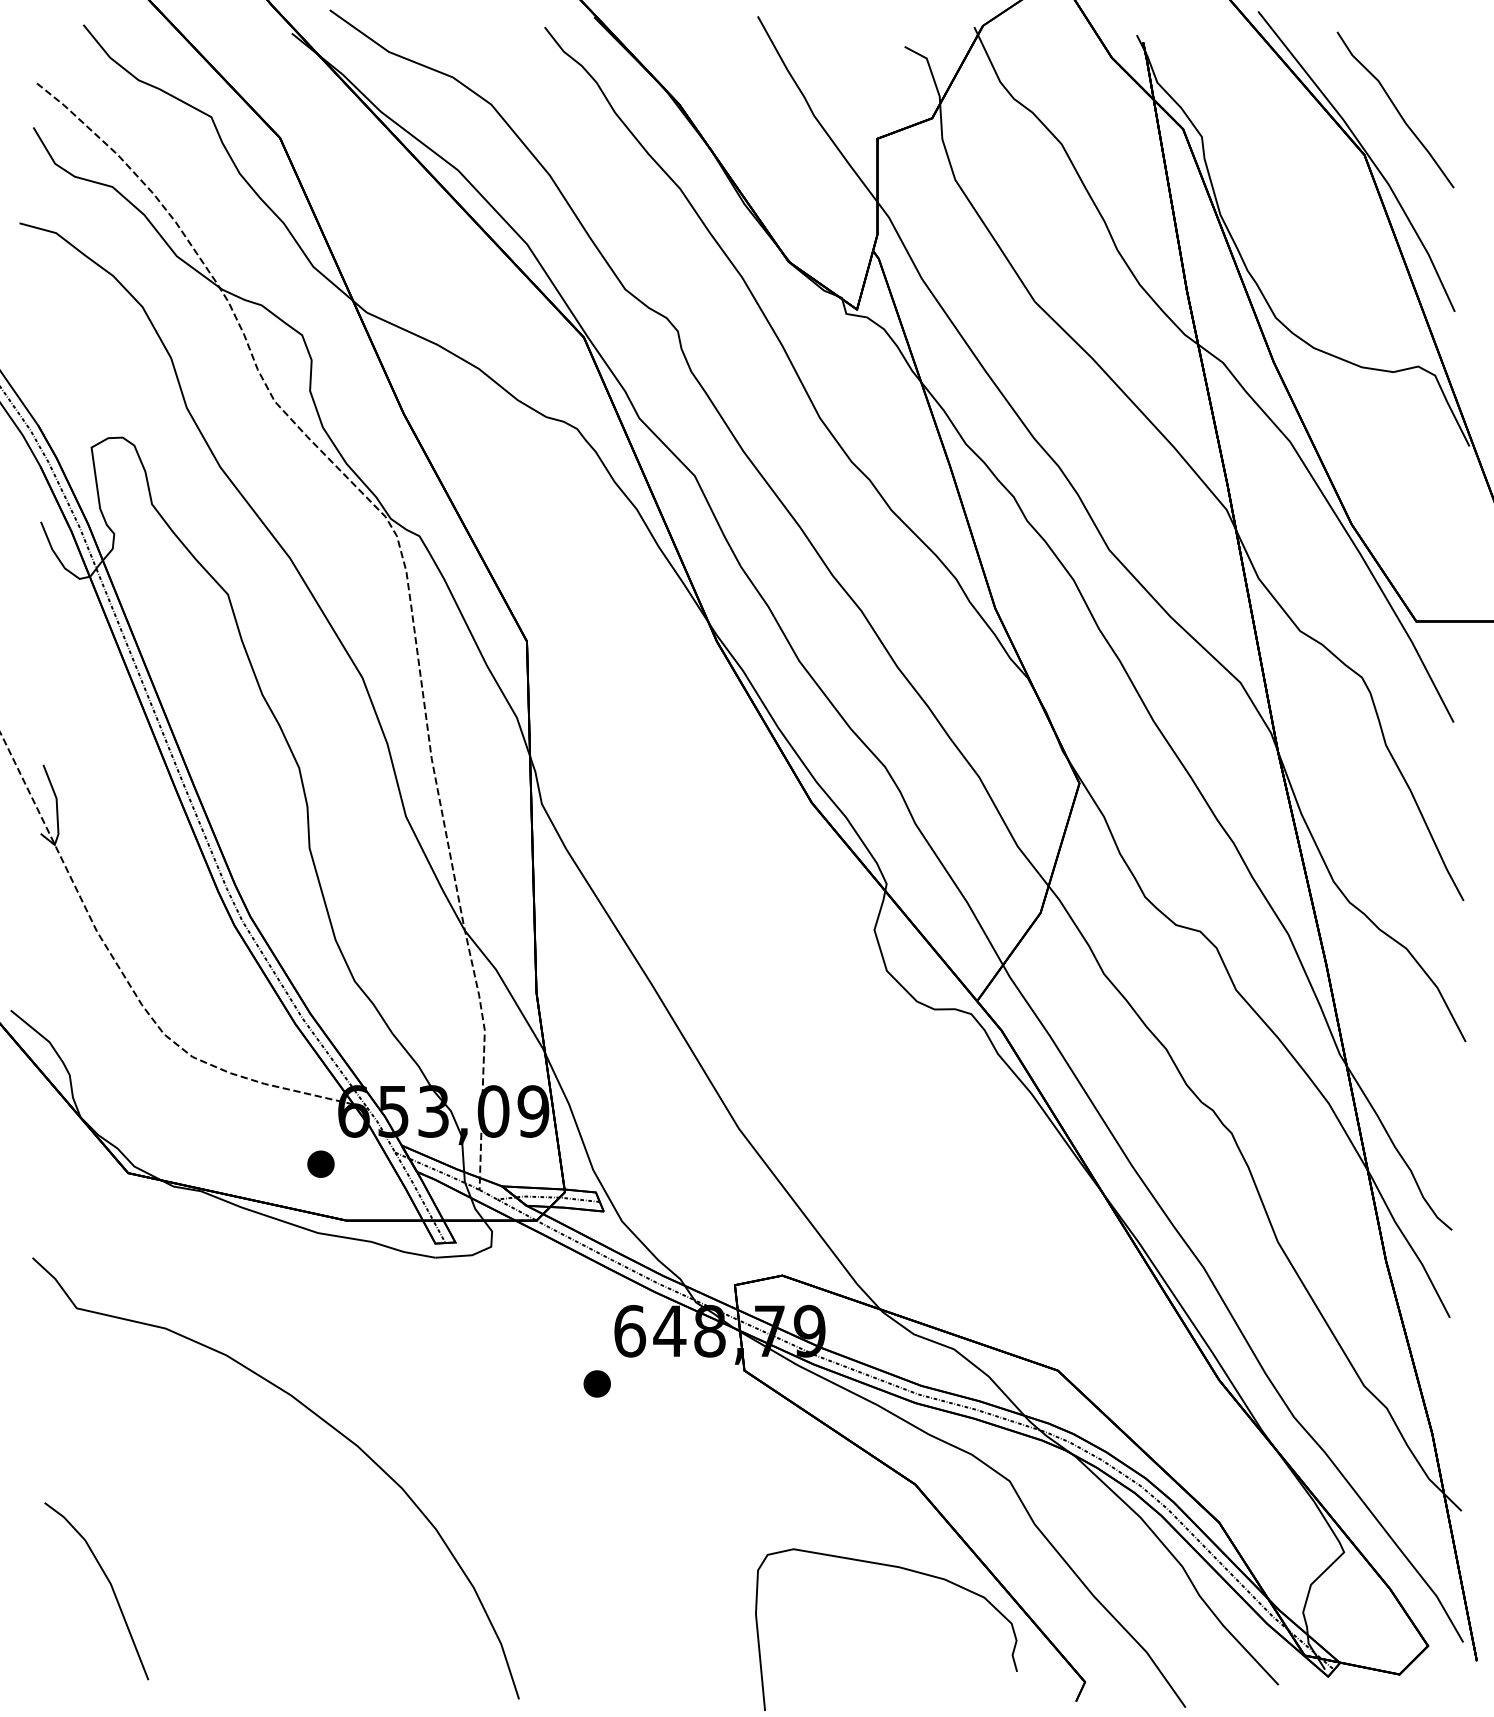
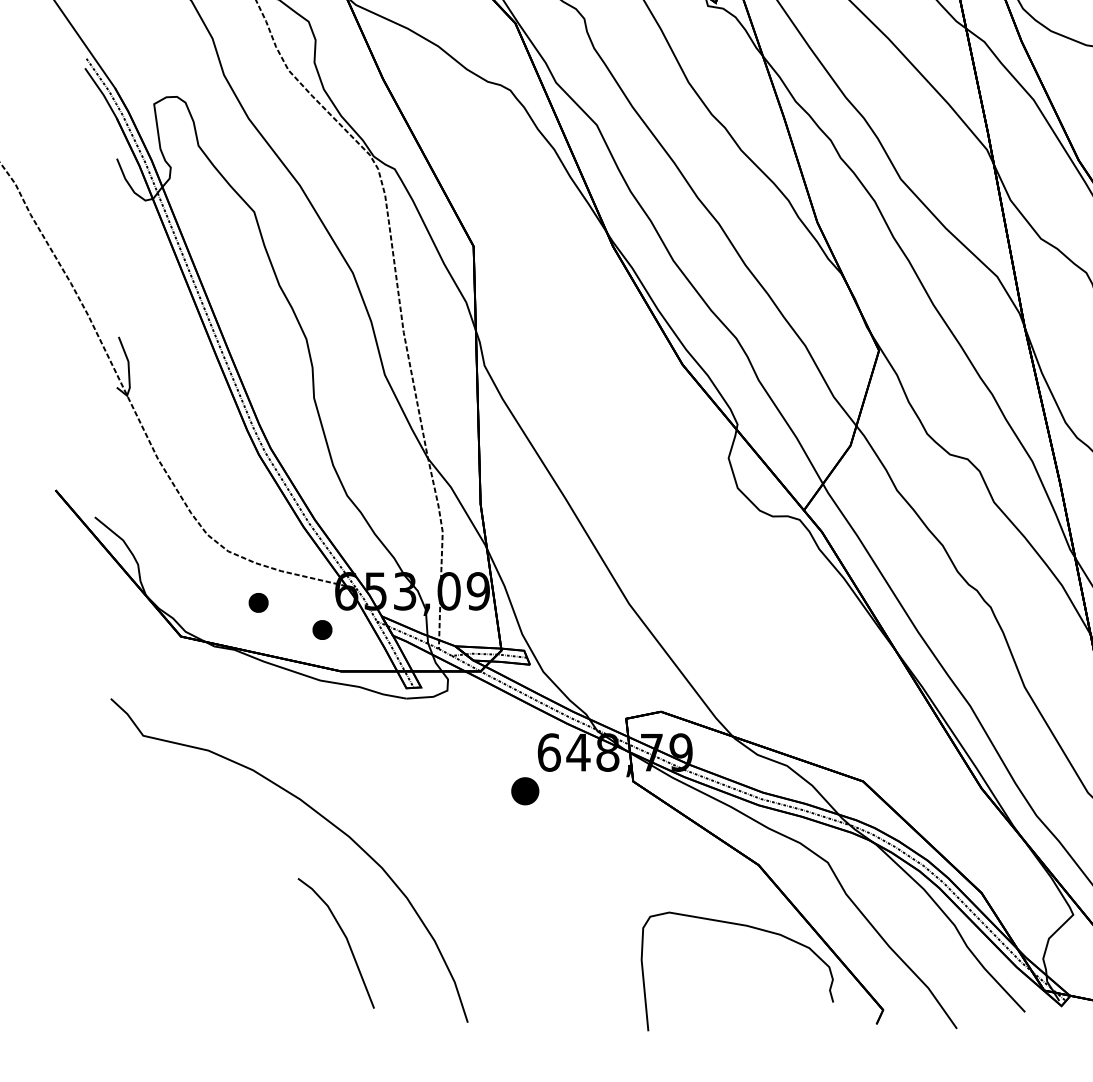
part: (233, 1126) -> (258, 602), added
part: (596, 1383) -> (524, 790), size x1.4
line: (110, 1586) -> (346, 939), moved

